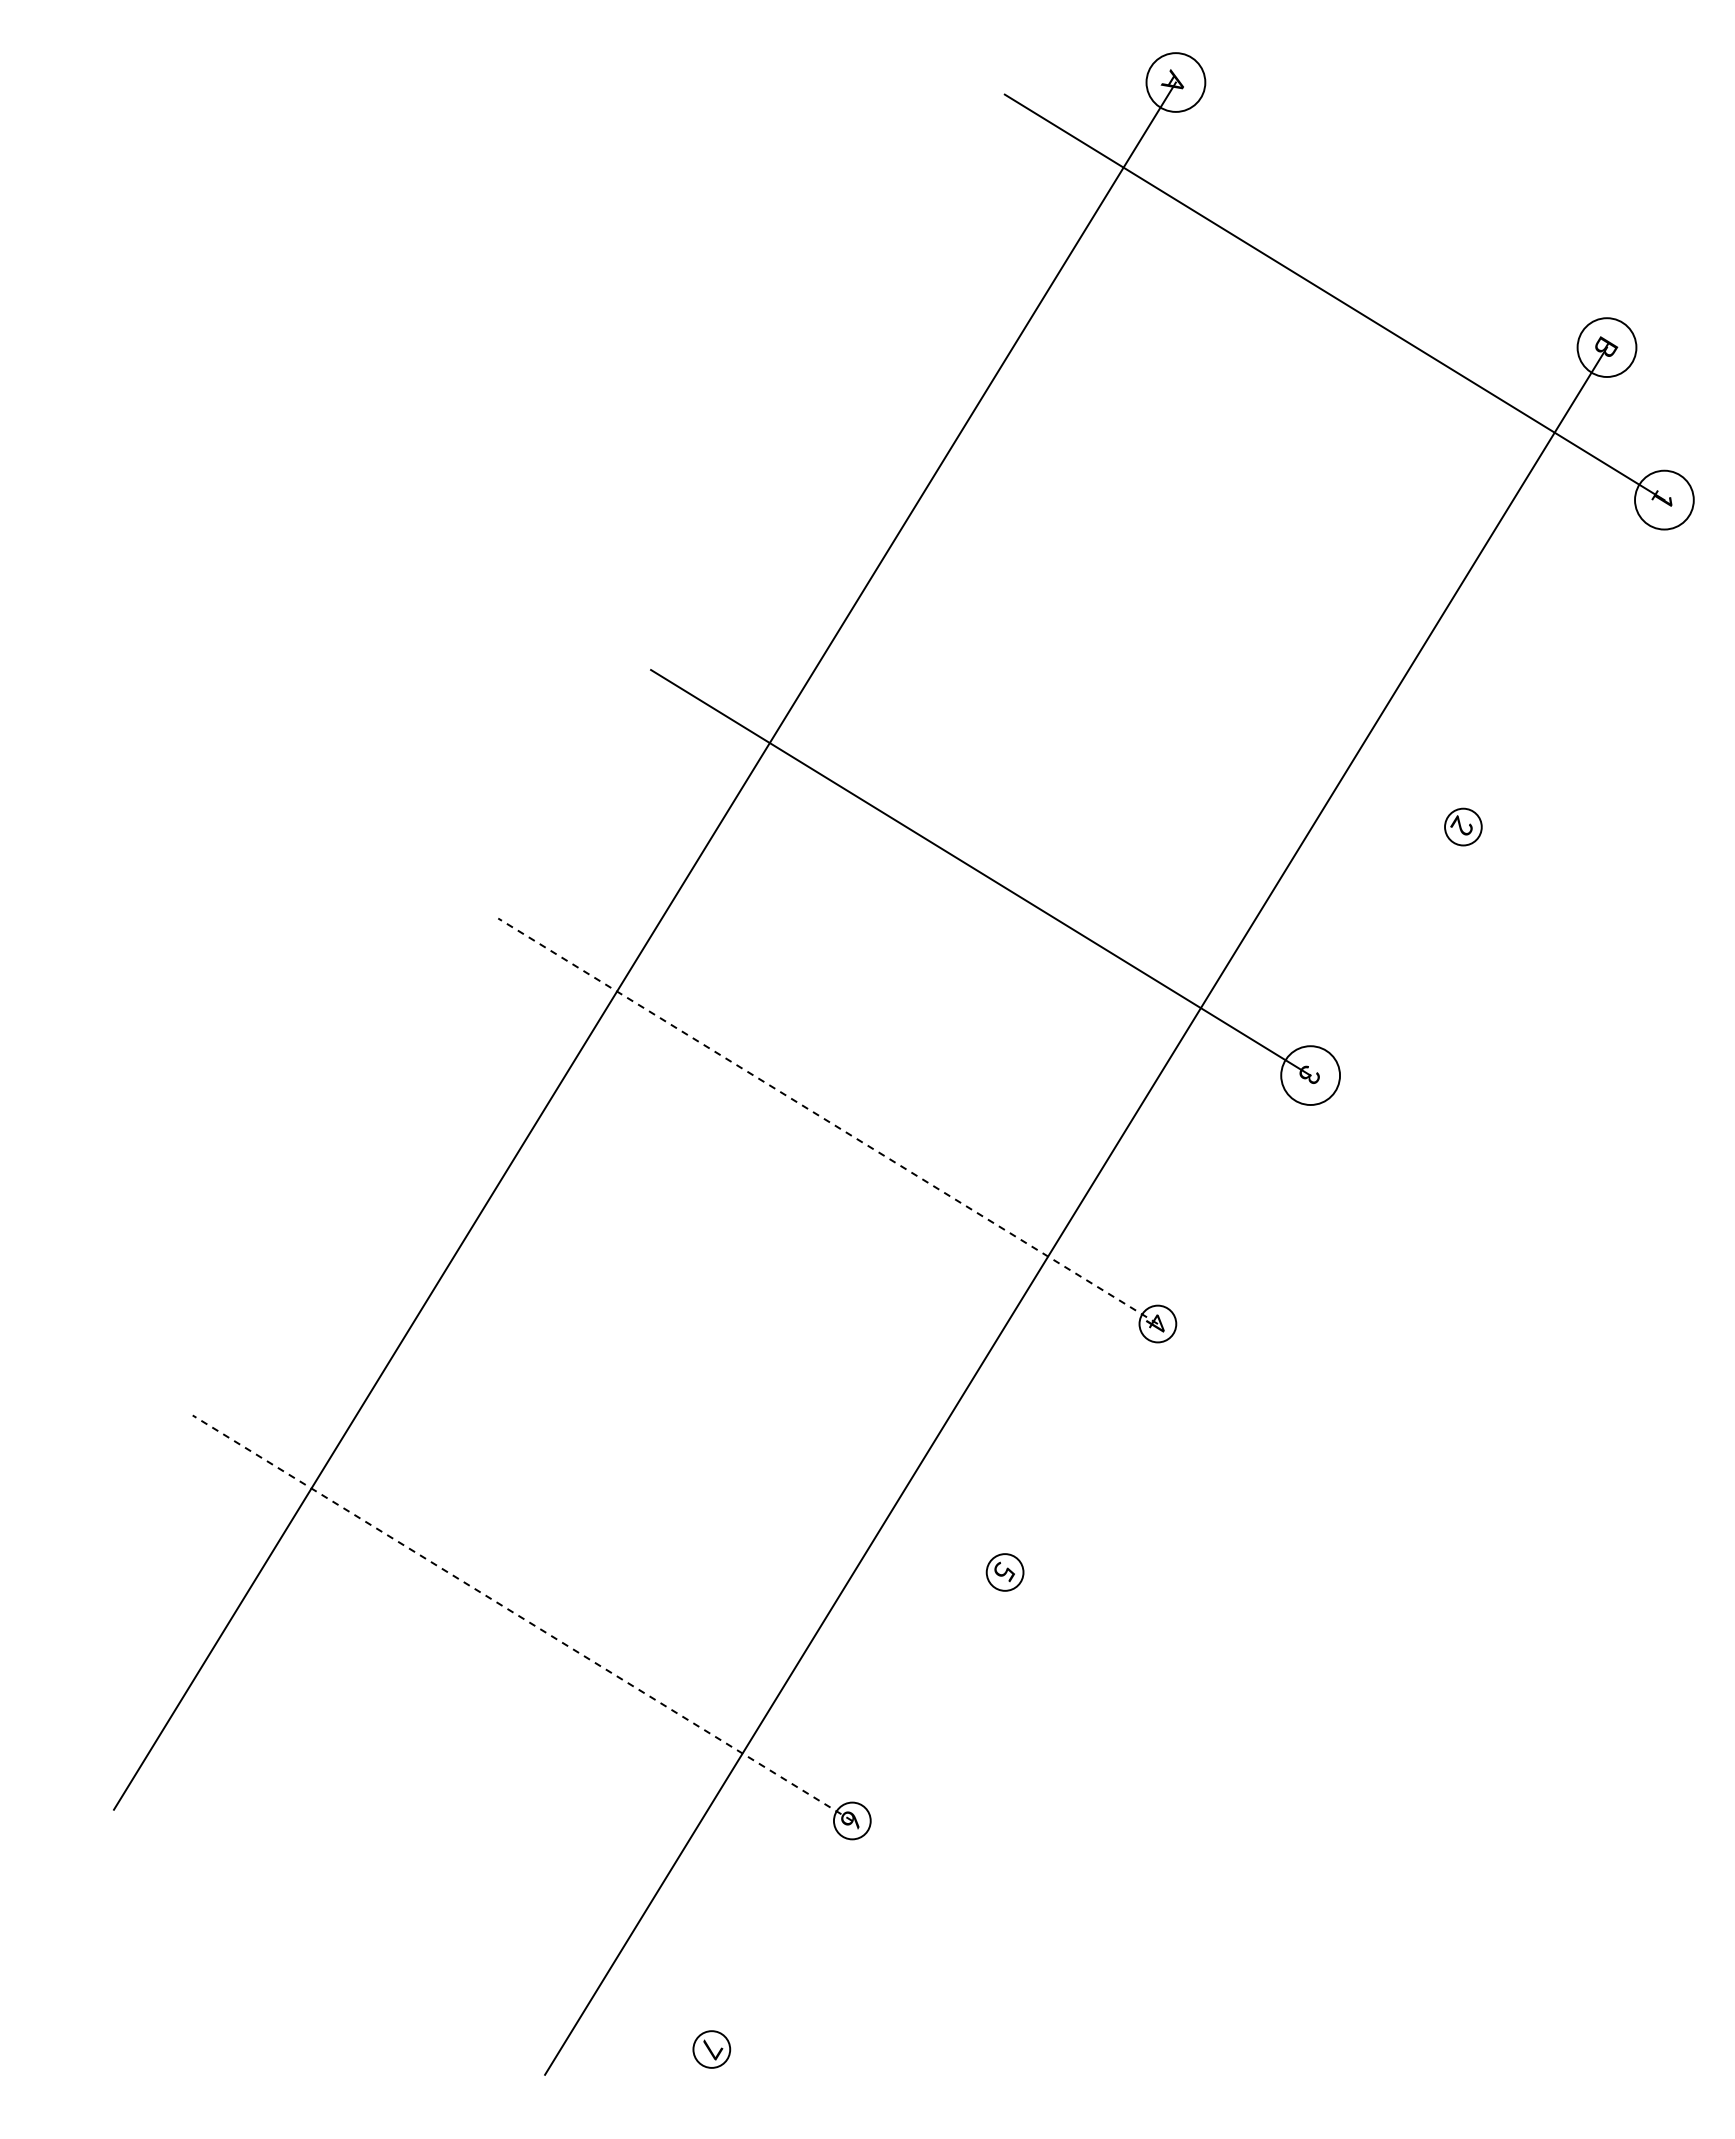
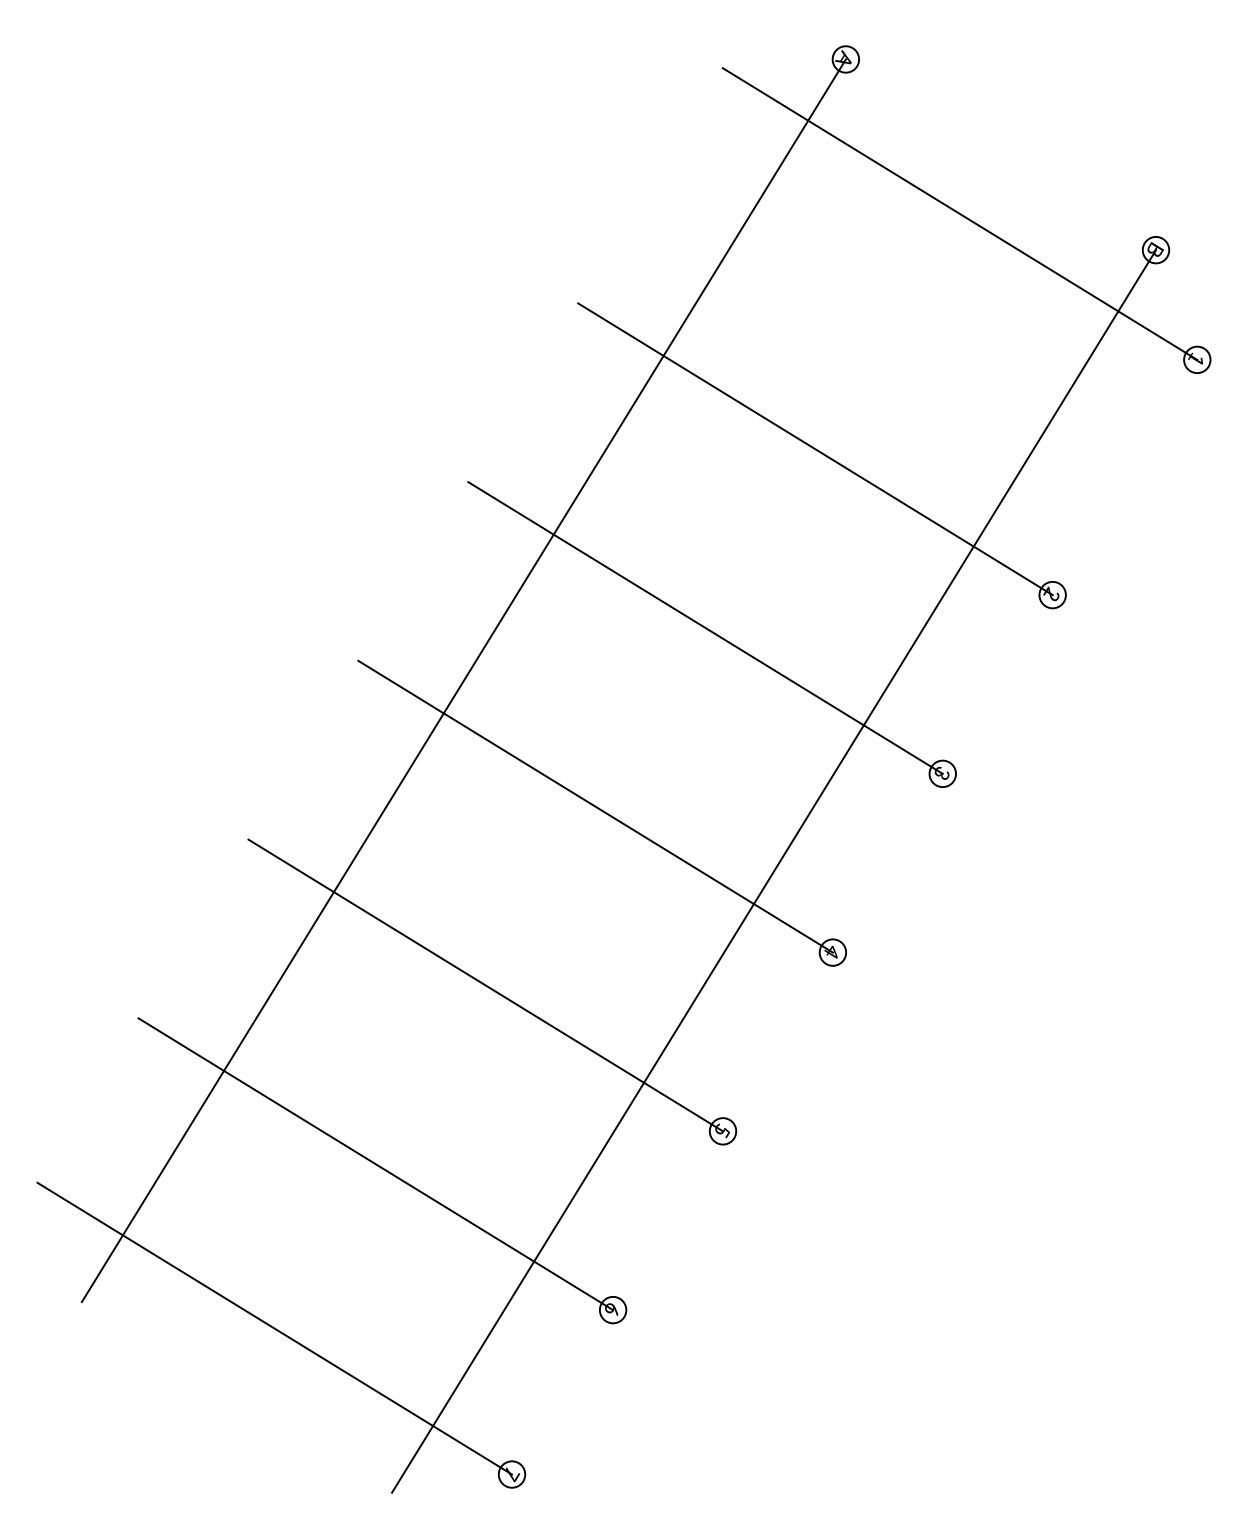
circle: (1175, 82) -> (845, 59), size x0.62
circle: (1606, 347) -> (1155, 250), size x0.62
circle: (1664, 499) -> (1197, 359), size x0.62
line: (1133, 624) -> (815, 449), added
circle: (1310, 1075) -> (942, 773), size x0.62
line: (827, 1121) -> (595, 806), dashed -> solid
line: (675, 1369) -> (485, 985), added
line: (522, 1617) -> (375, 1163), dashed -> solid
line: (381, 1846) -> (274, 1328), added

